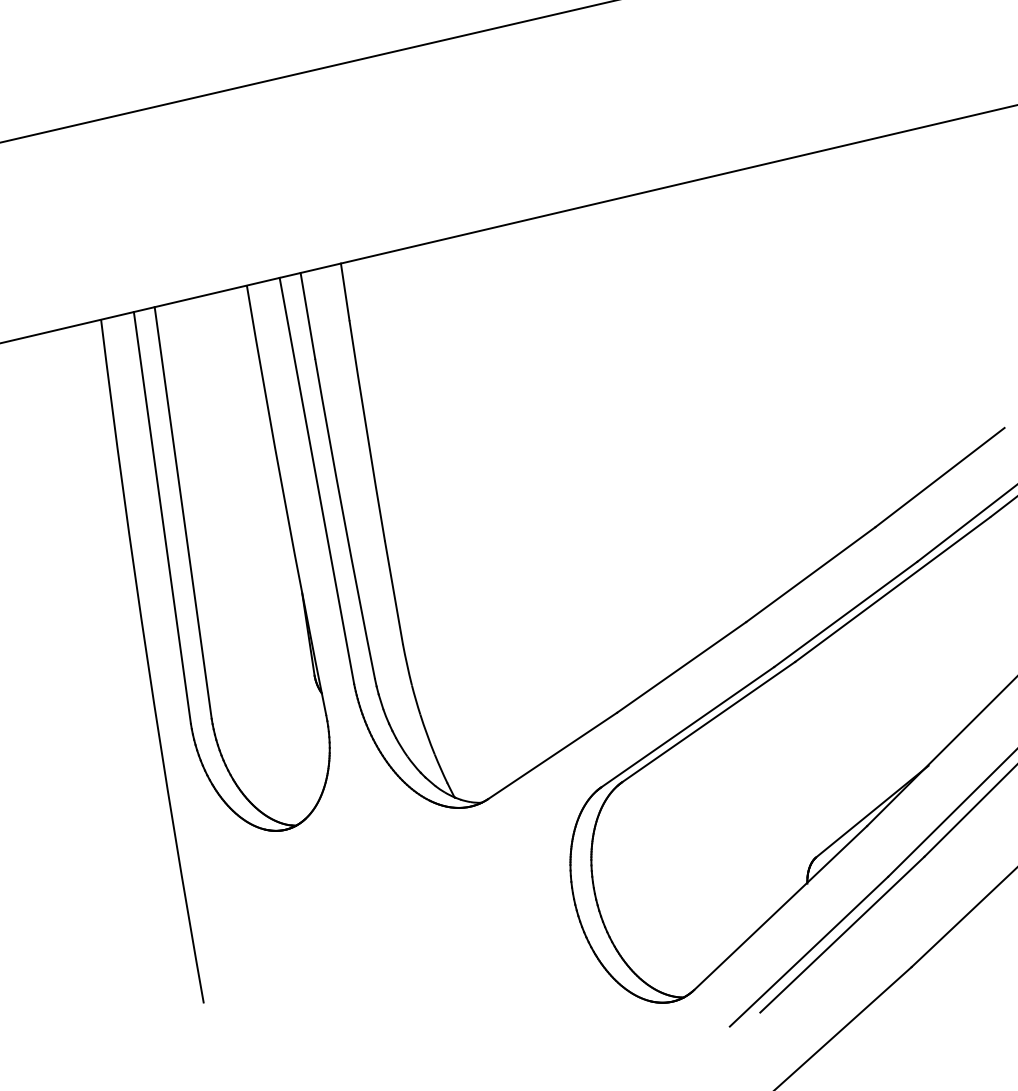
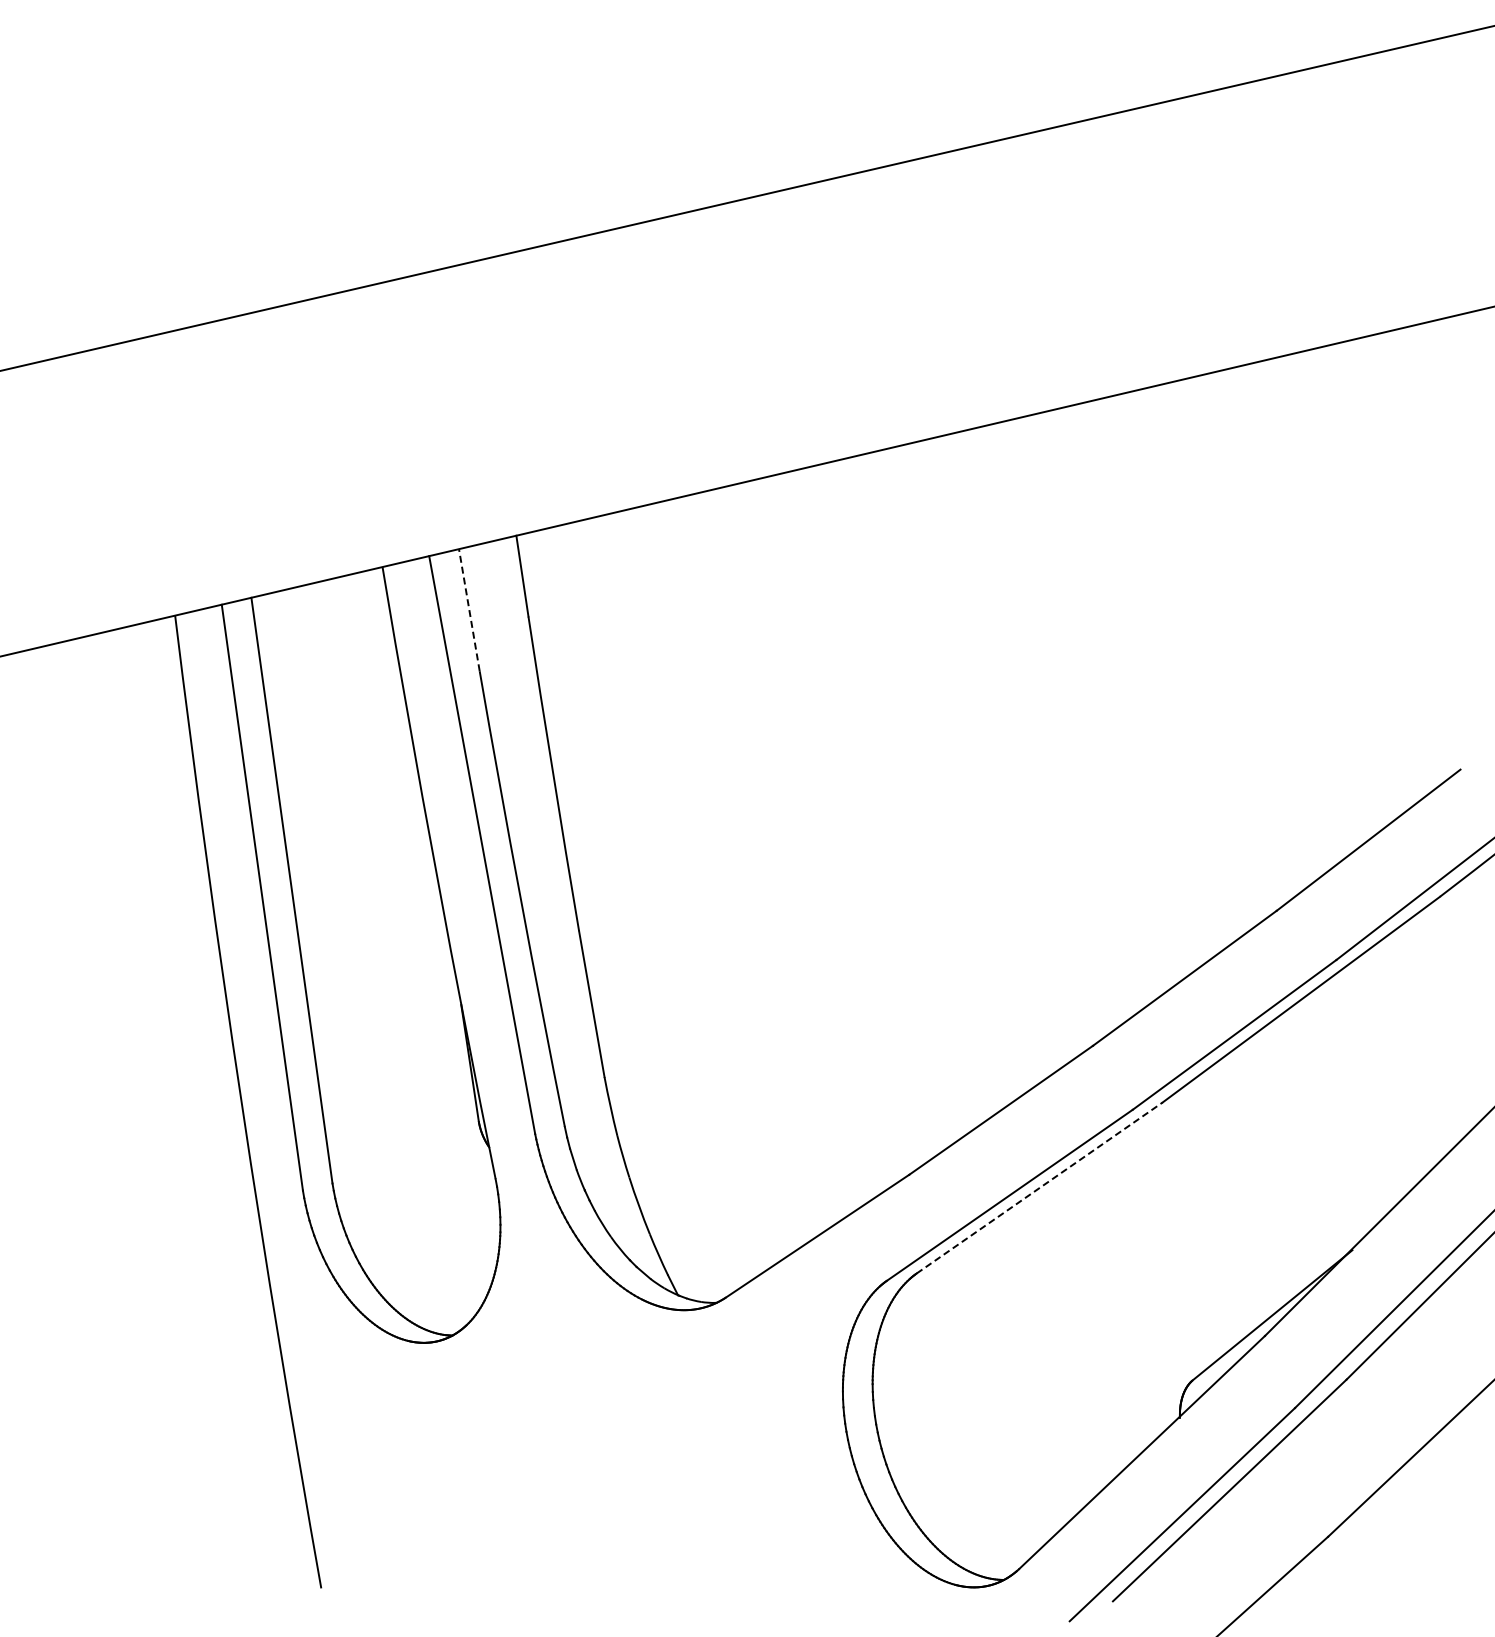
line: (308, 316) -> (469, 610), solid -> dashed
line: (708, 722) -> (1039, 1188), solid -> dashed

